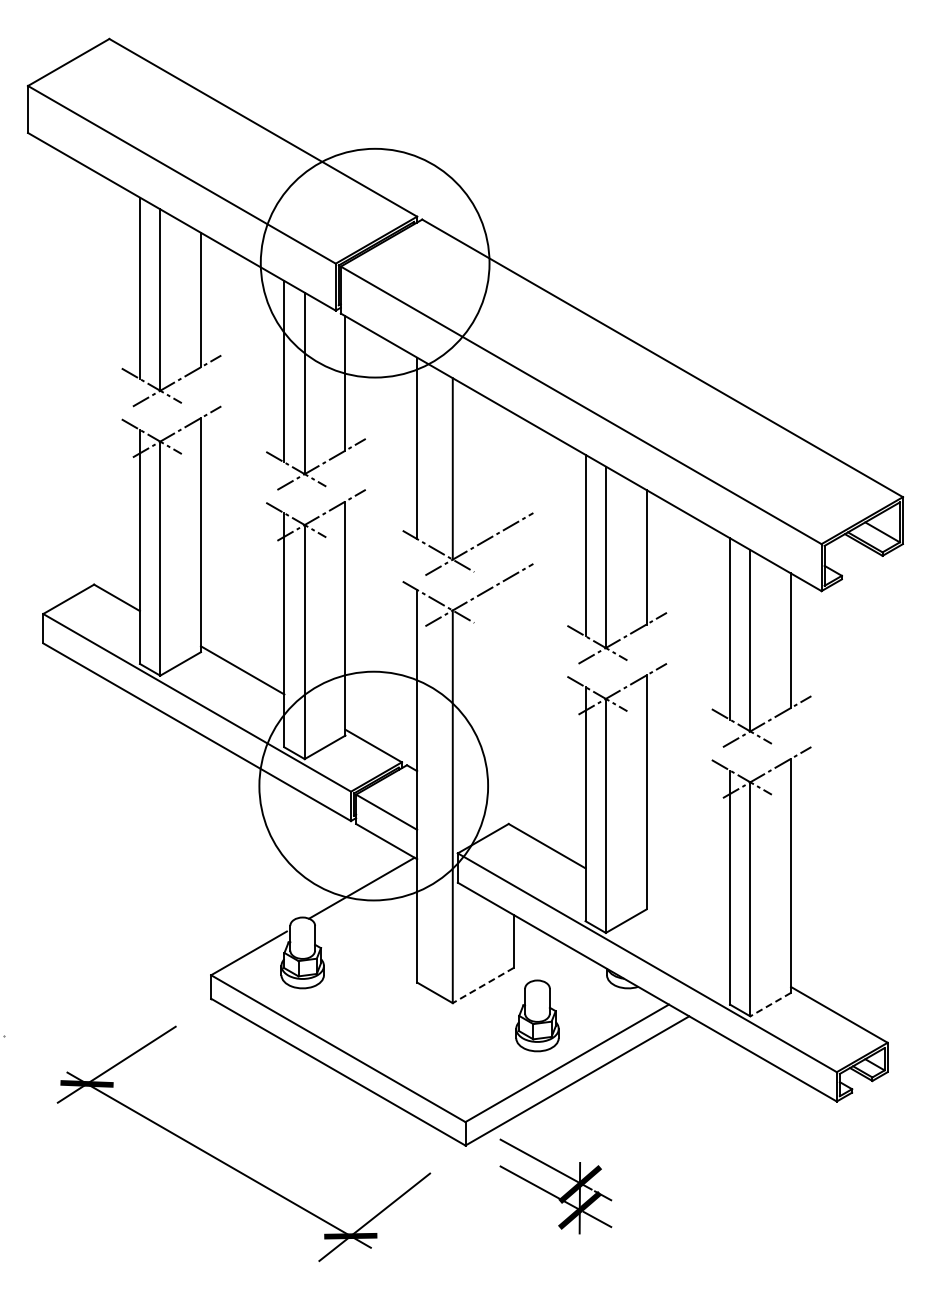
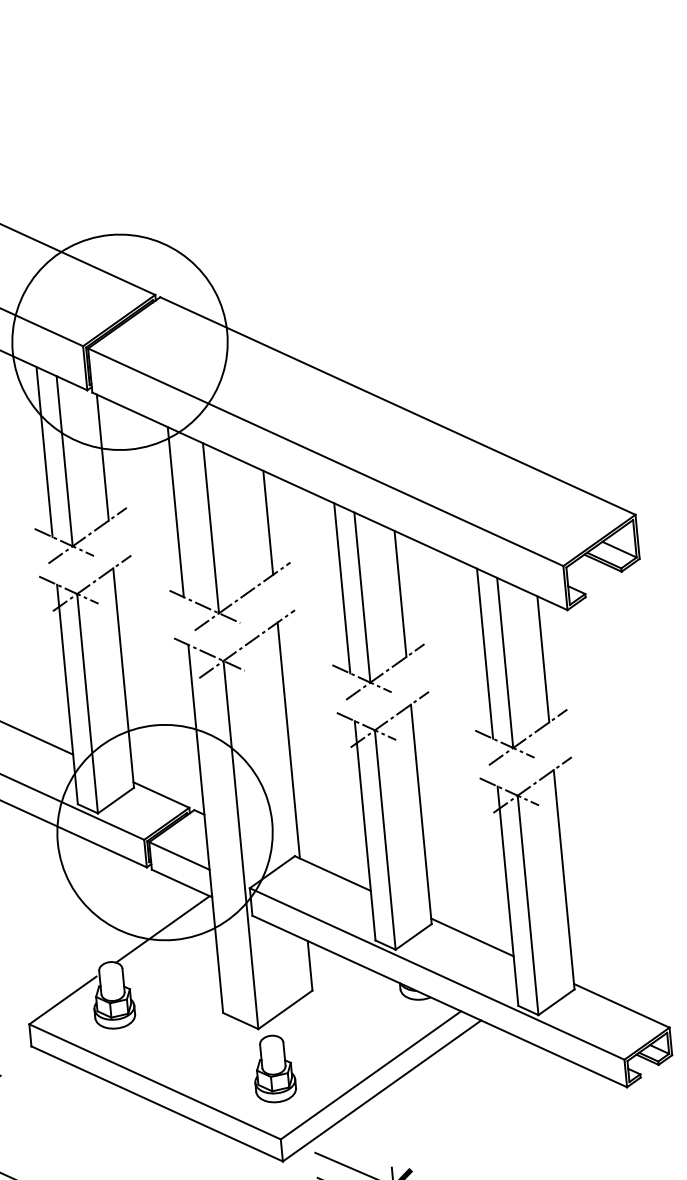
line: (513, 468) -> (267, 522), added
line: (513, 700) -> (288, 739), added
line: (688, 927) -> (472, 937), added
line: (482, 985) -> (284, 1009), dashed -> solid
line: (770, 1004) -> (556, 1002), dashed -> solid
part: (537, 1015) -> (274, 1068), moved

